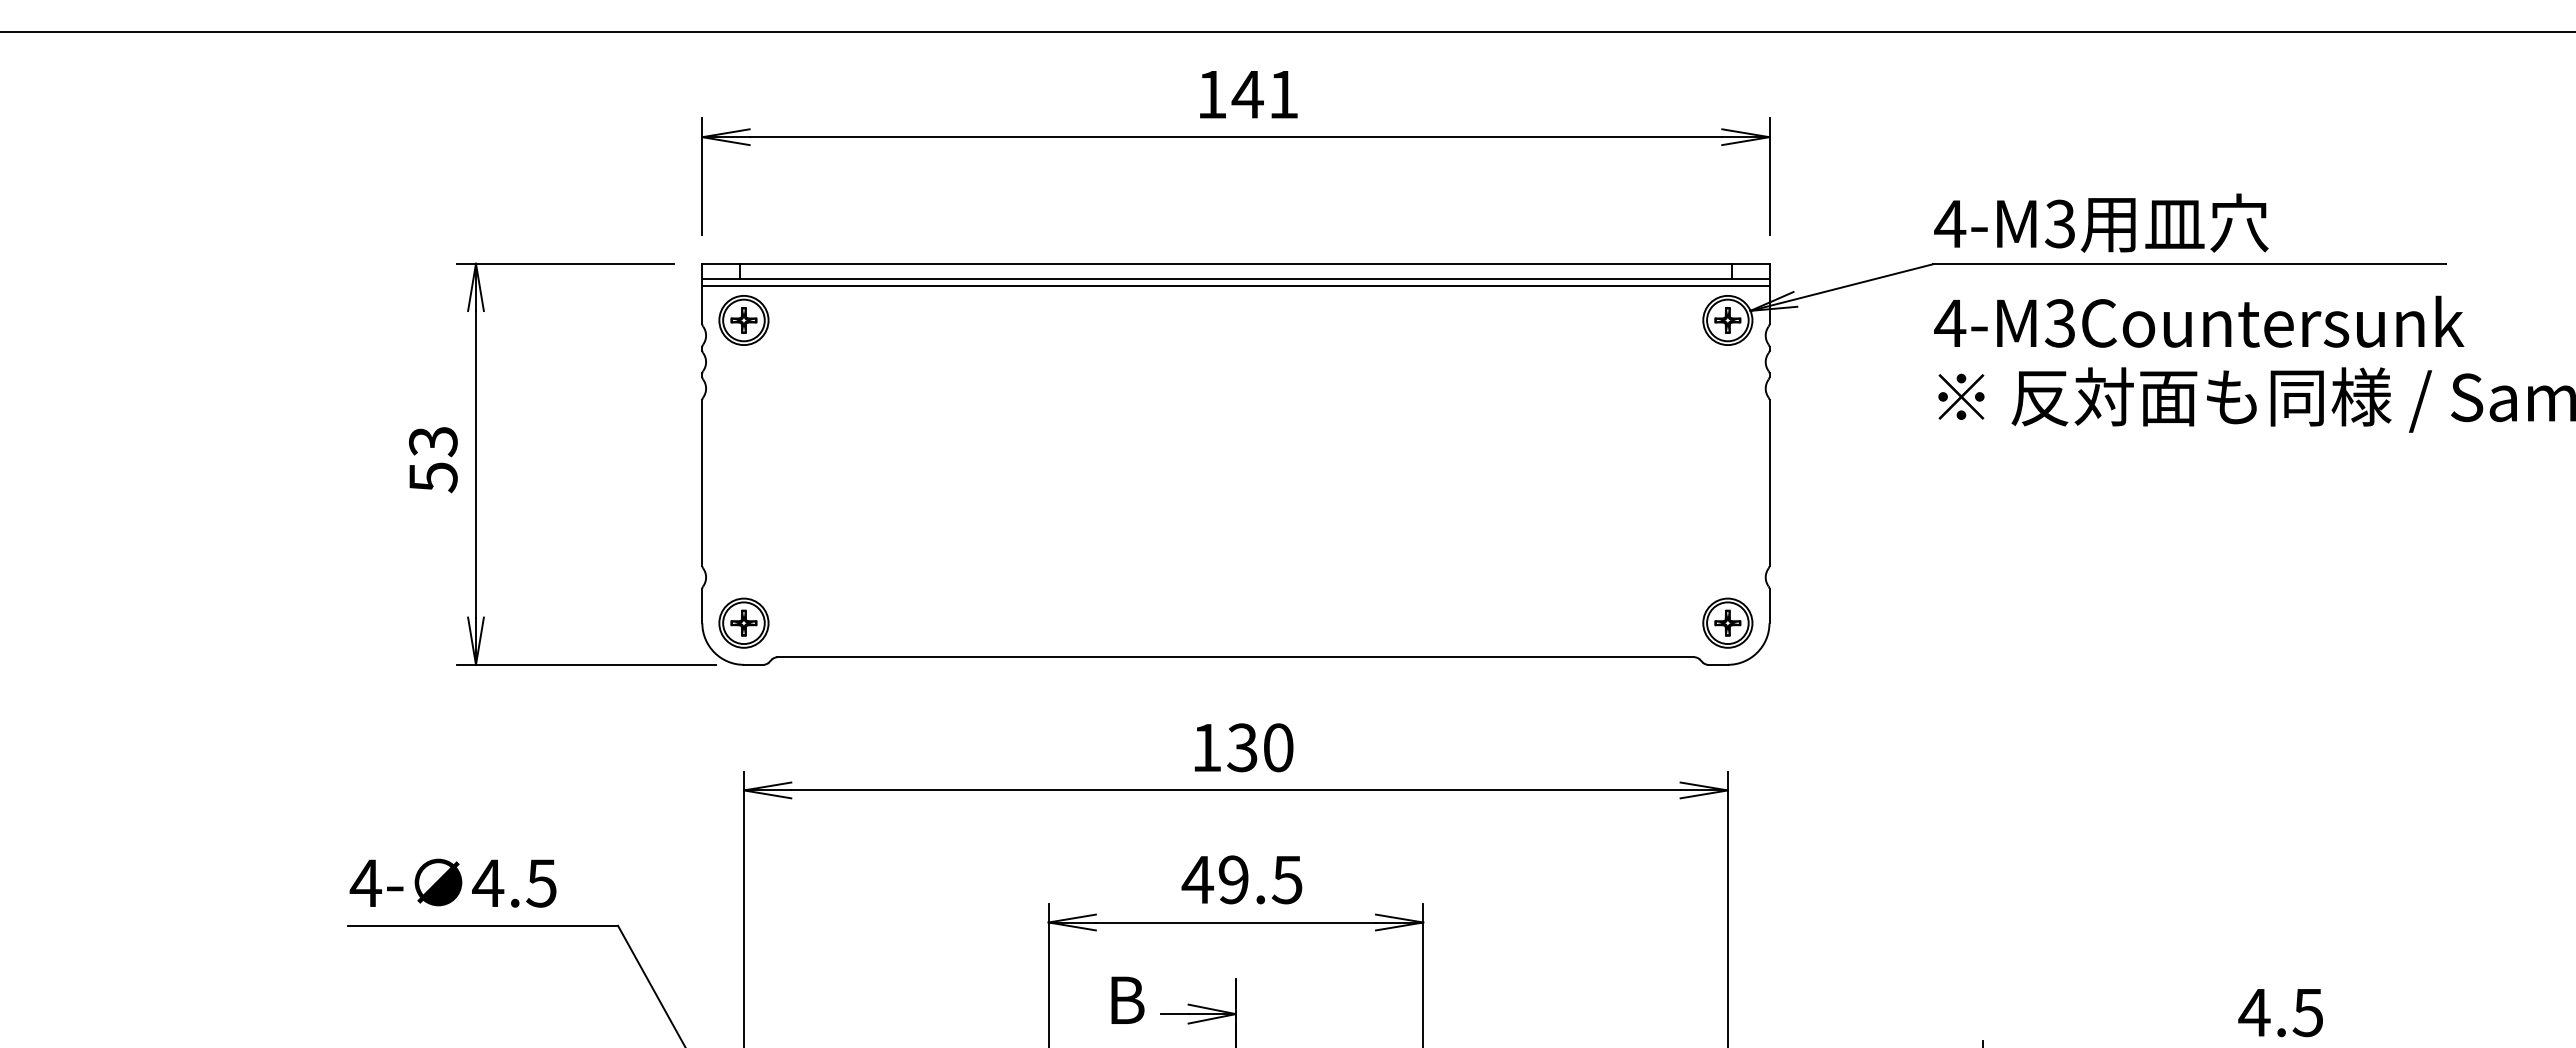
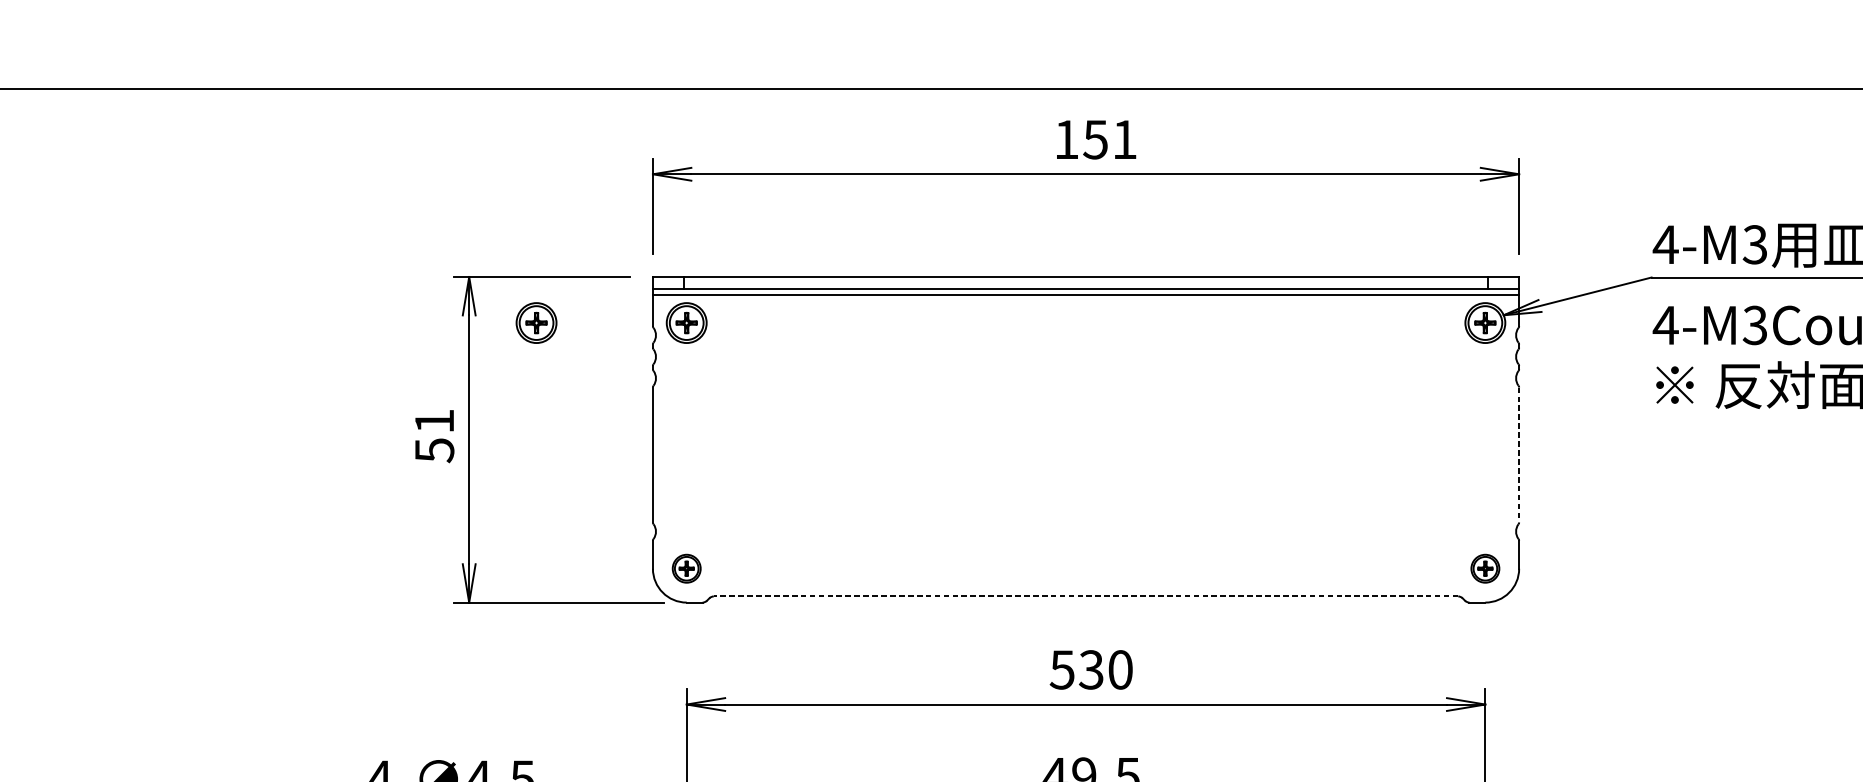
text: (1247, 95) -> (1095, 140), 141 -> 151
part: (558, 320) -> (536, 323), added
text: (433, 442) -> (434, 422), 53 -> 51
line: (1769, 483) -> (1519, 455), solid -> dashed
part: (743, 622) -> (686, 568), size x0.7
part: (1727, 622) -> (1485, 568), size x0.7
line: (1235, 657) -> (1085, 596), solid -> dashed
text: (1206, 748) -> (1062, 670), 130 -> 530

